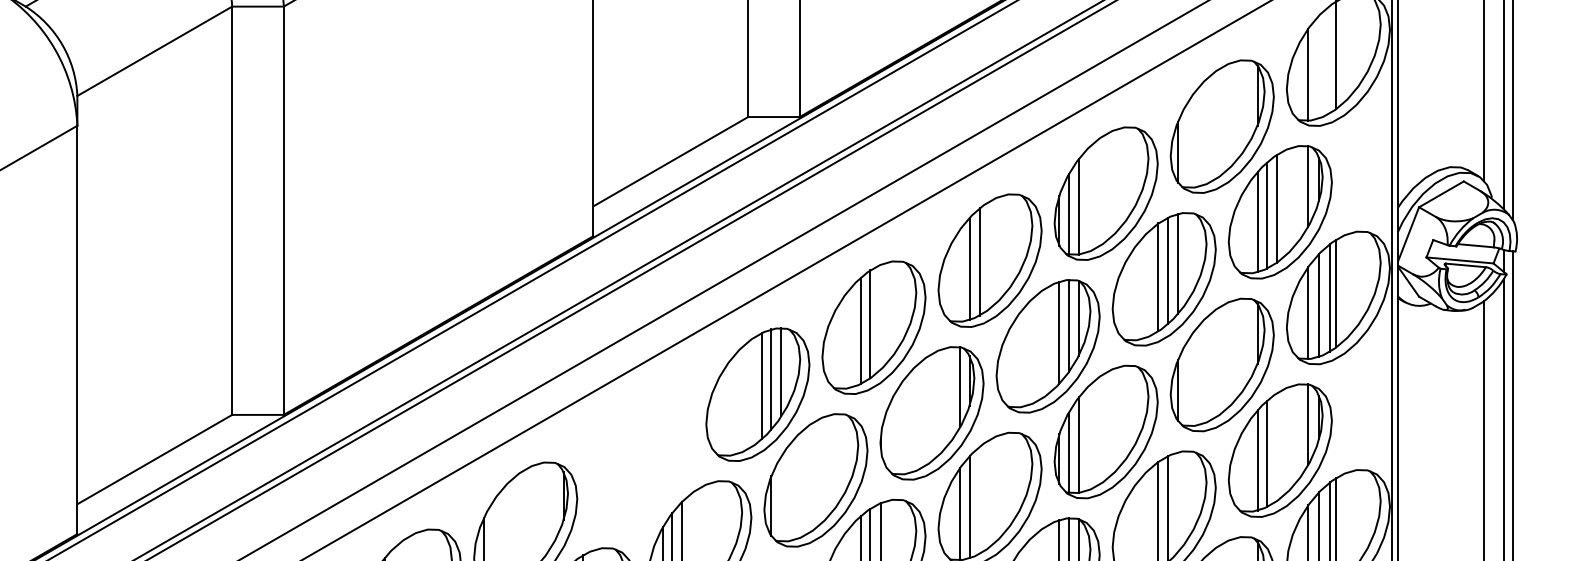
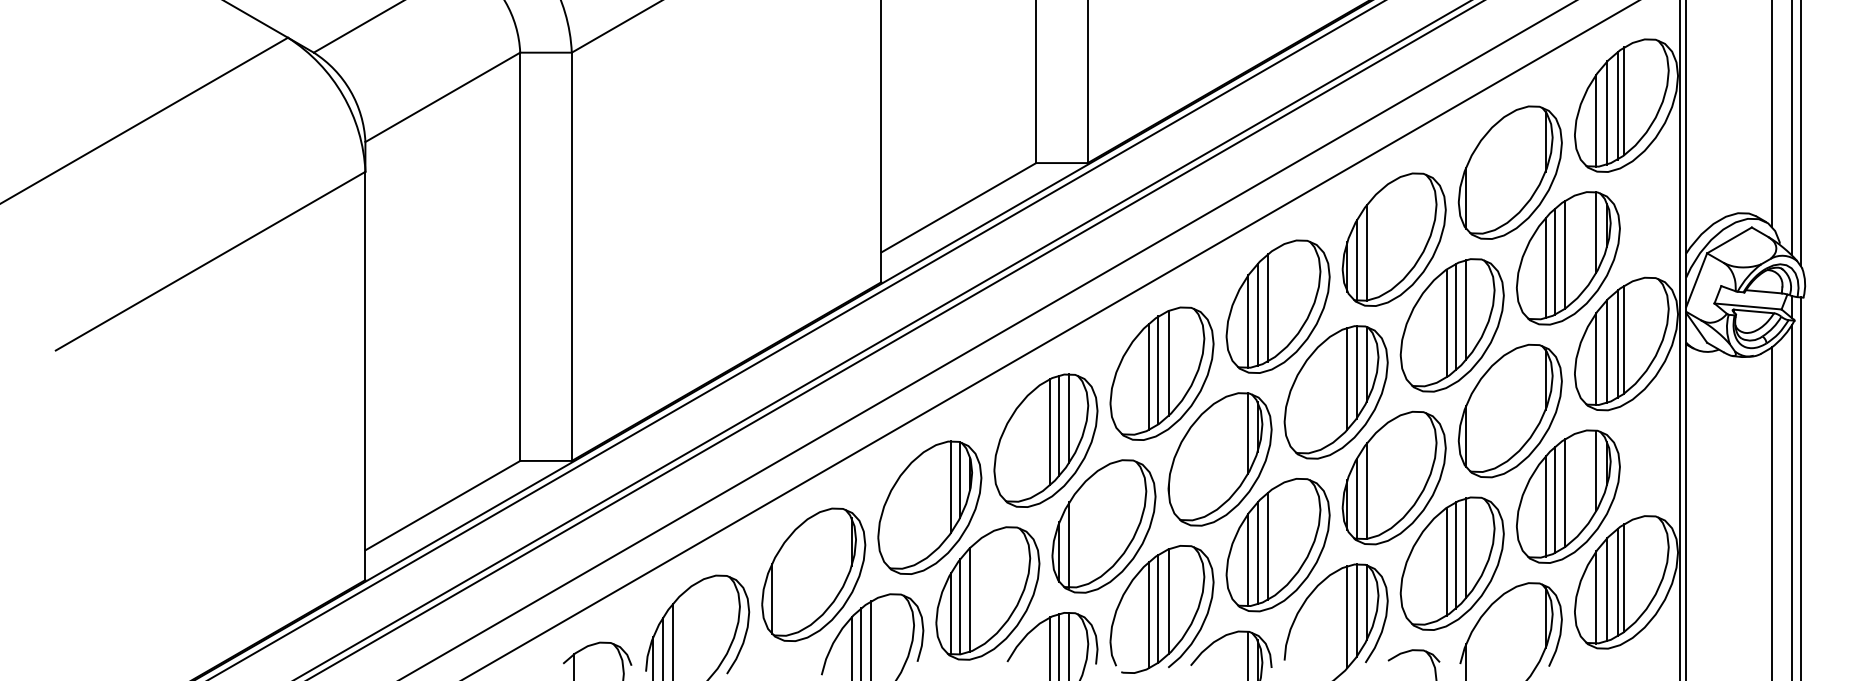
line: (1329, 59) -> (1617, 105), added
line: (1319, 66) -> (1607, 112), added
line: (960, 275) -> (1248, 321), added
line: (880, 317) -> (1168, 363), added
line: (1277, 447) -> (1565, 493), added
part: (641, 461) -> (929, 507), added
line: (781, 498) -> (1069, 544), added
line: (979, 499) -> (1267, 545), added
line: (1178, 502) -> (1466, 548), added

